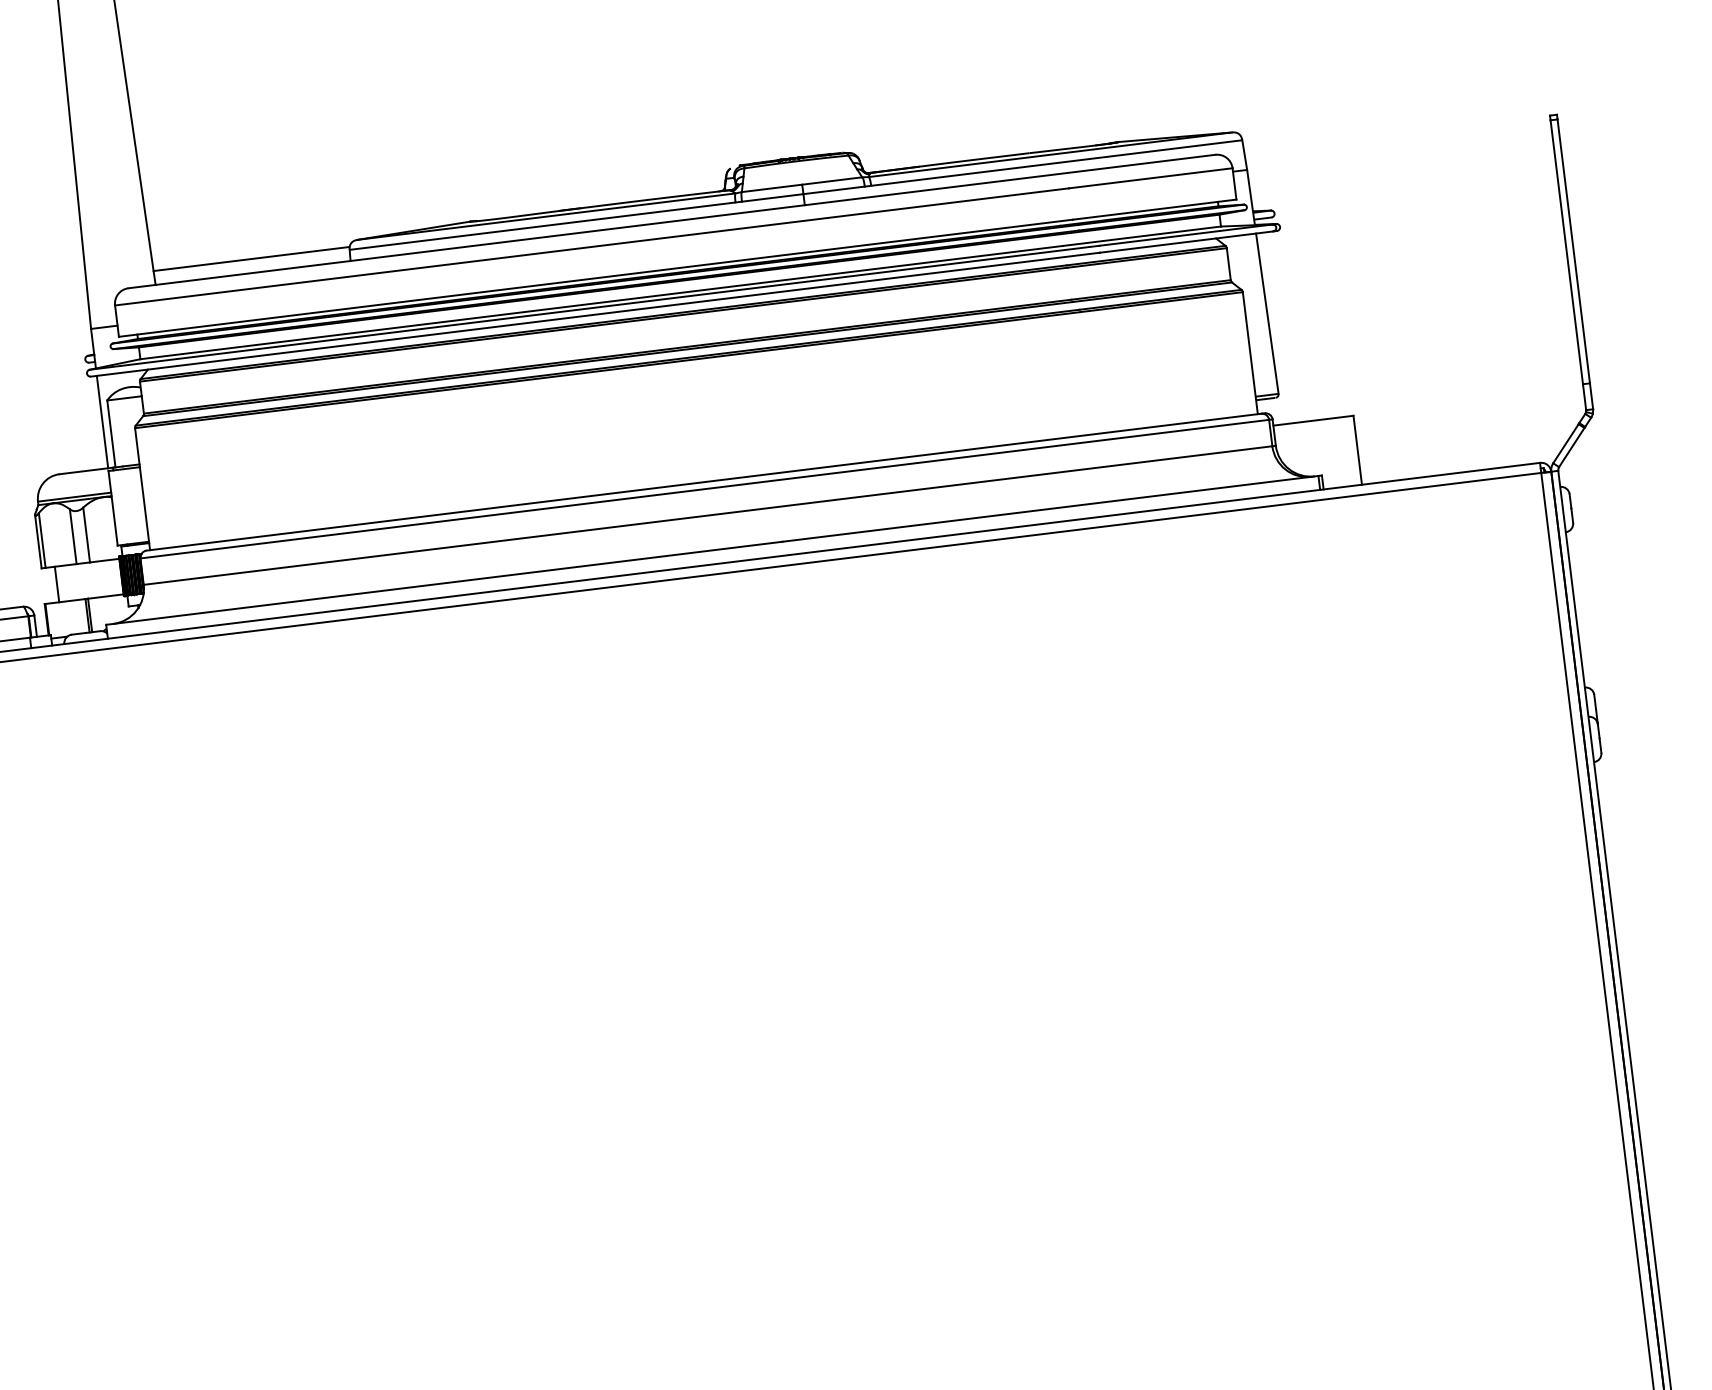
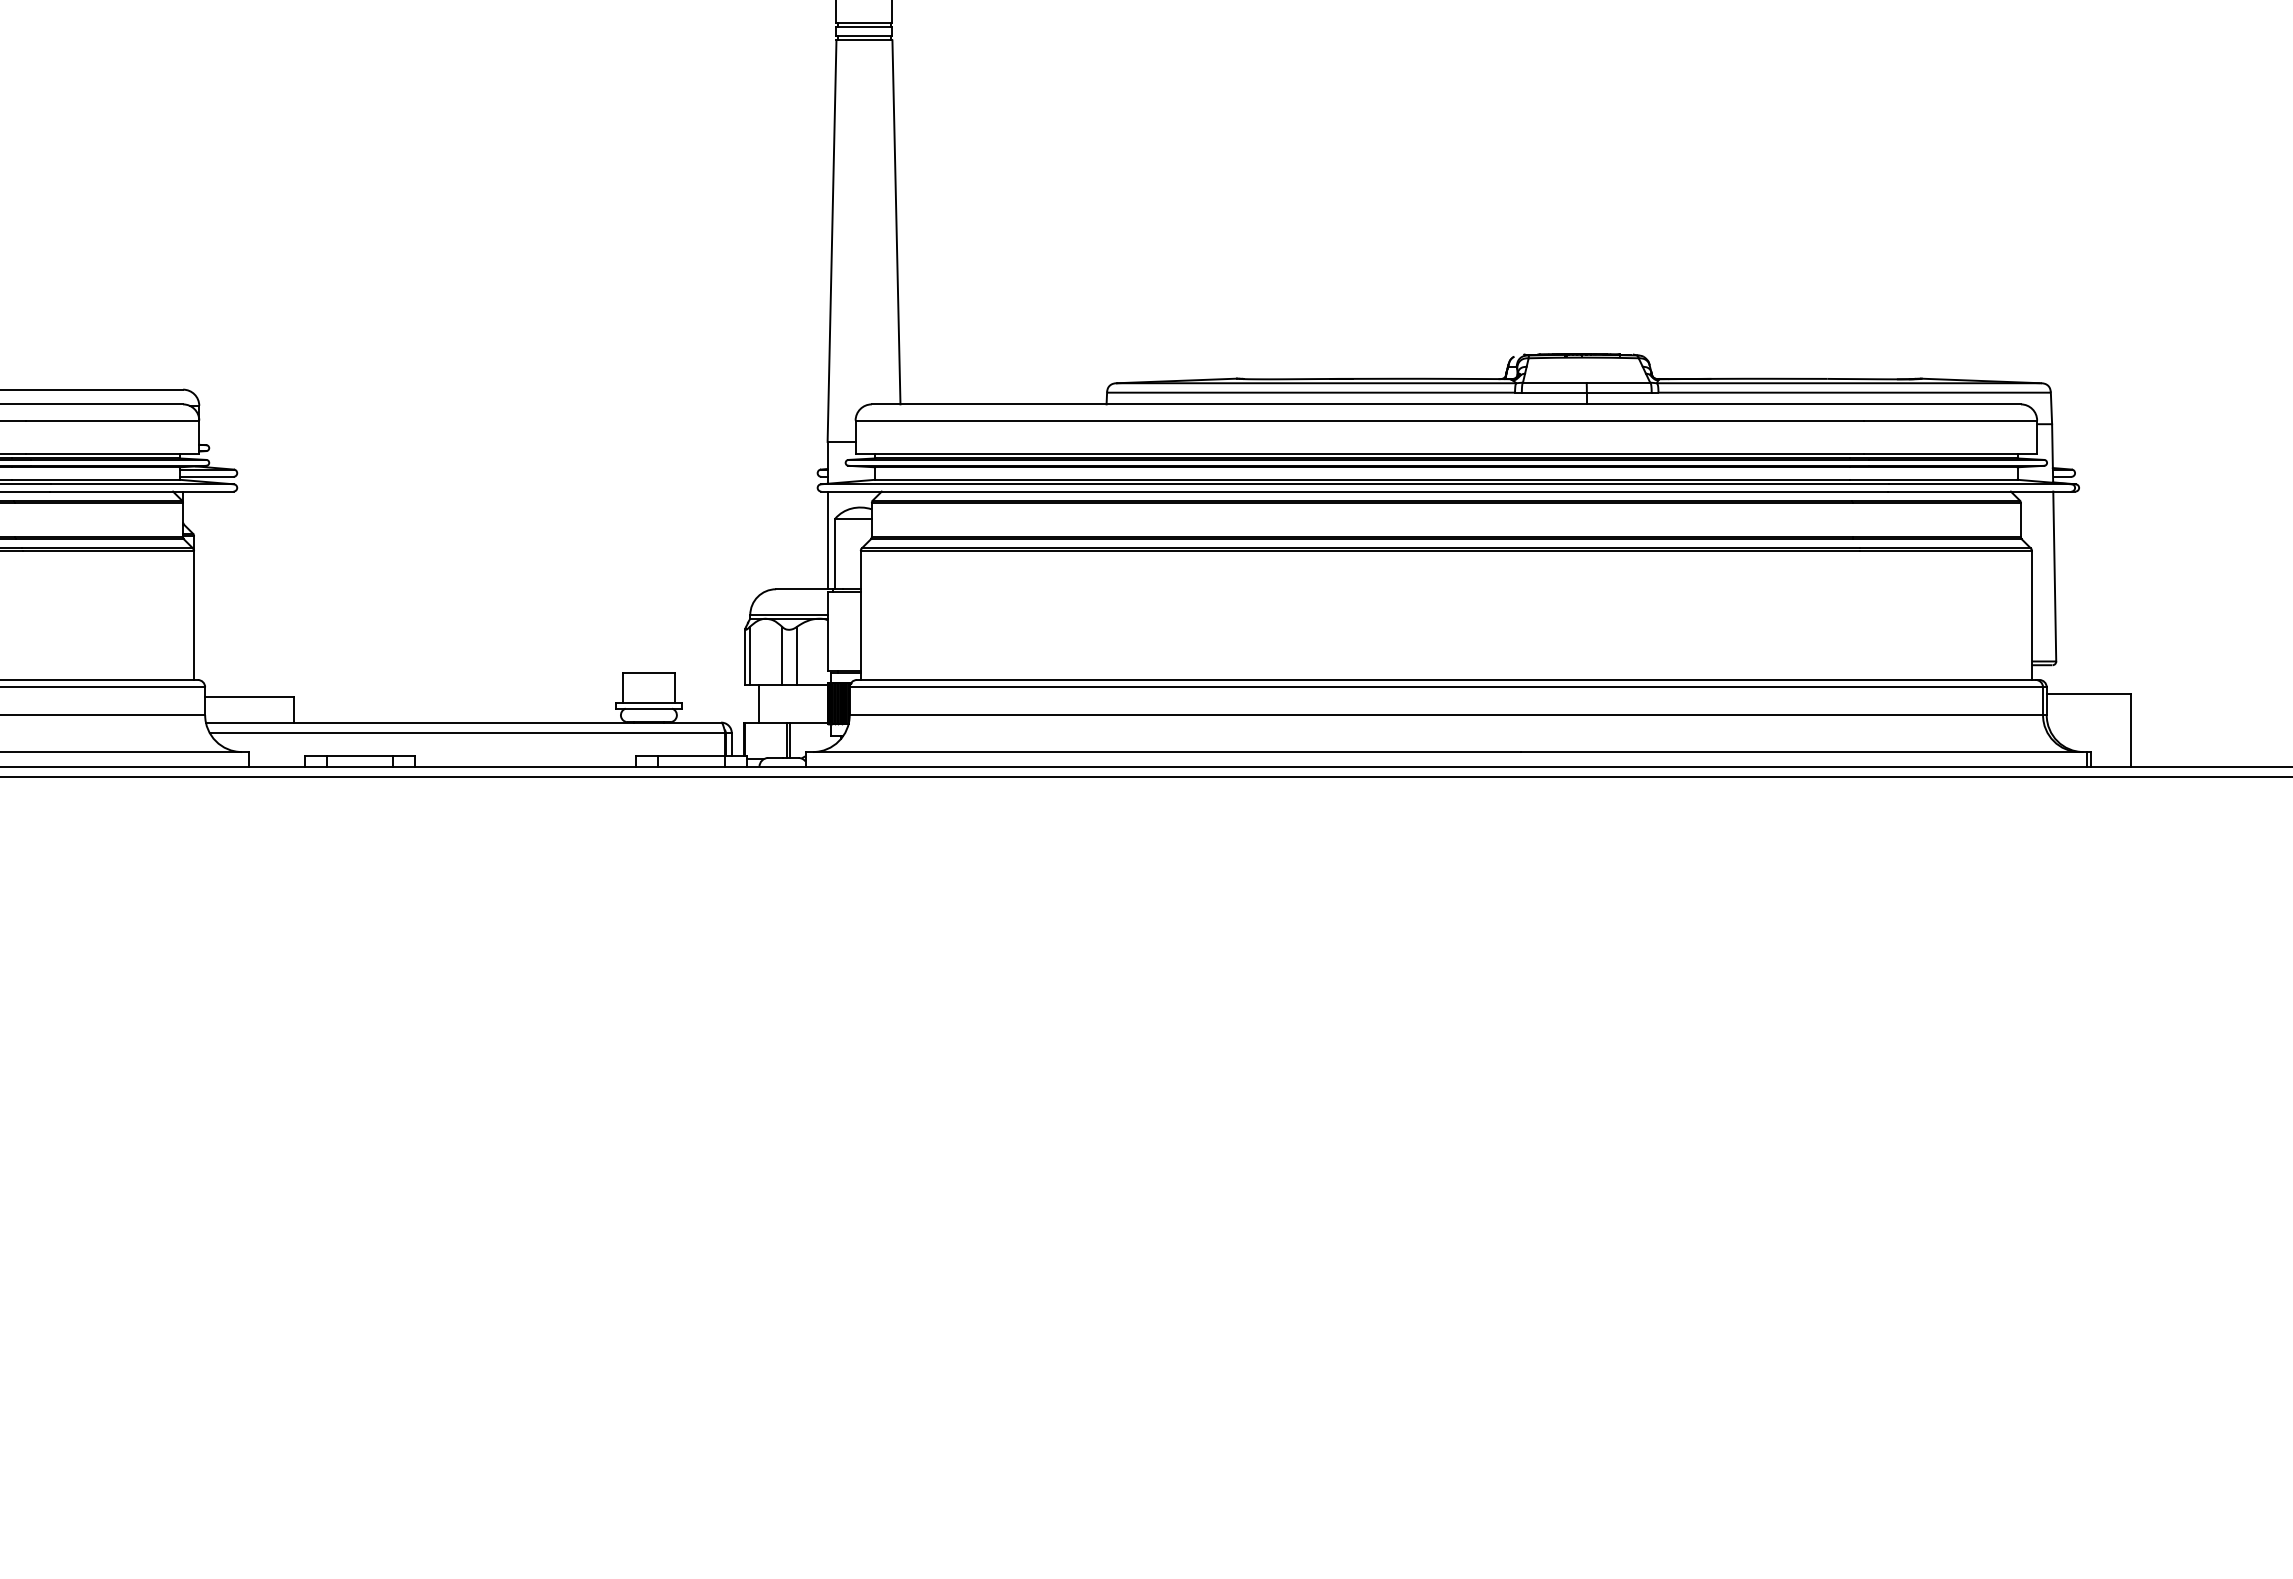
line: (251, 258) -> (1003, 389), removed

